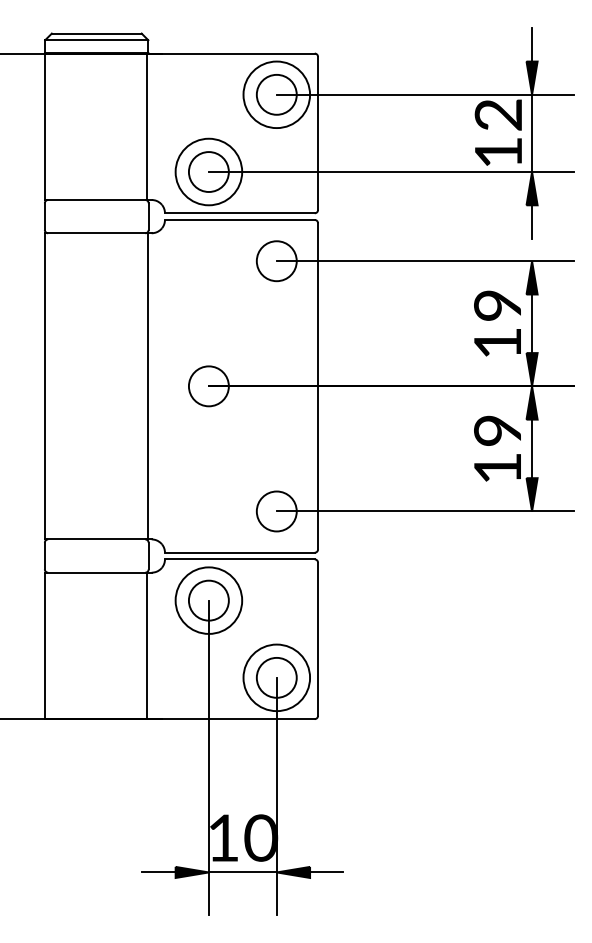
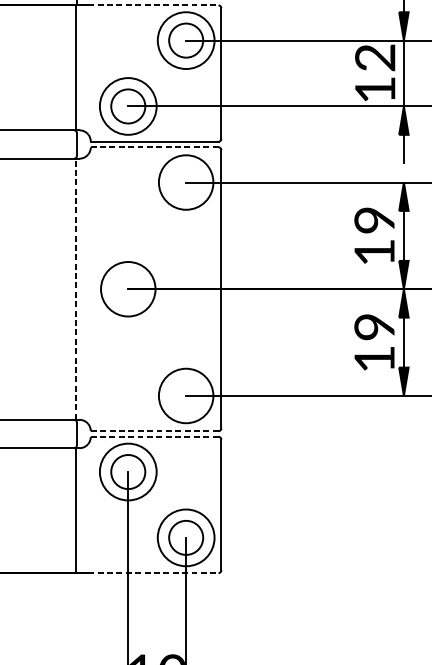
line: (238, 53) -> (153, 5), solid -> dashed
line: (239, 219) -> (154, 146), solid -> dashed
circle: (276, 261) -> (185, 182), size x1.6
line: (147, 385) -> (75, 288), solid -> dashed
circle: (208, 386) -> (127, 289), size x1.6
circle: (276, 511) -> (185, 395), size x1.6
line: (239, 552) -> (154, 430), solid -> dashed
line: (239, 559) -> (154, 436), solid -> dashed
line: (238, 719) -> (153, 573), solid -> dashed

